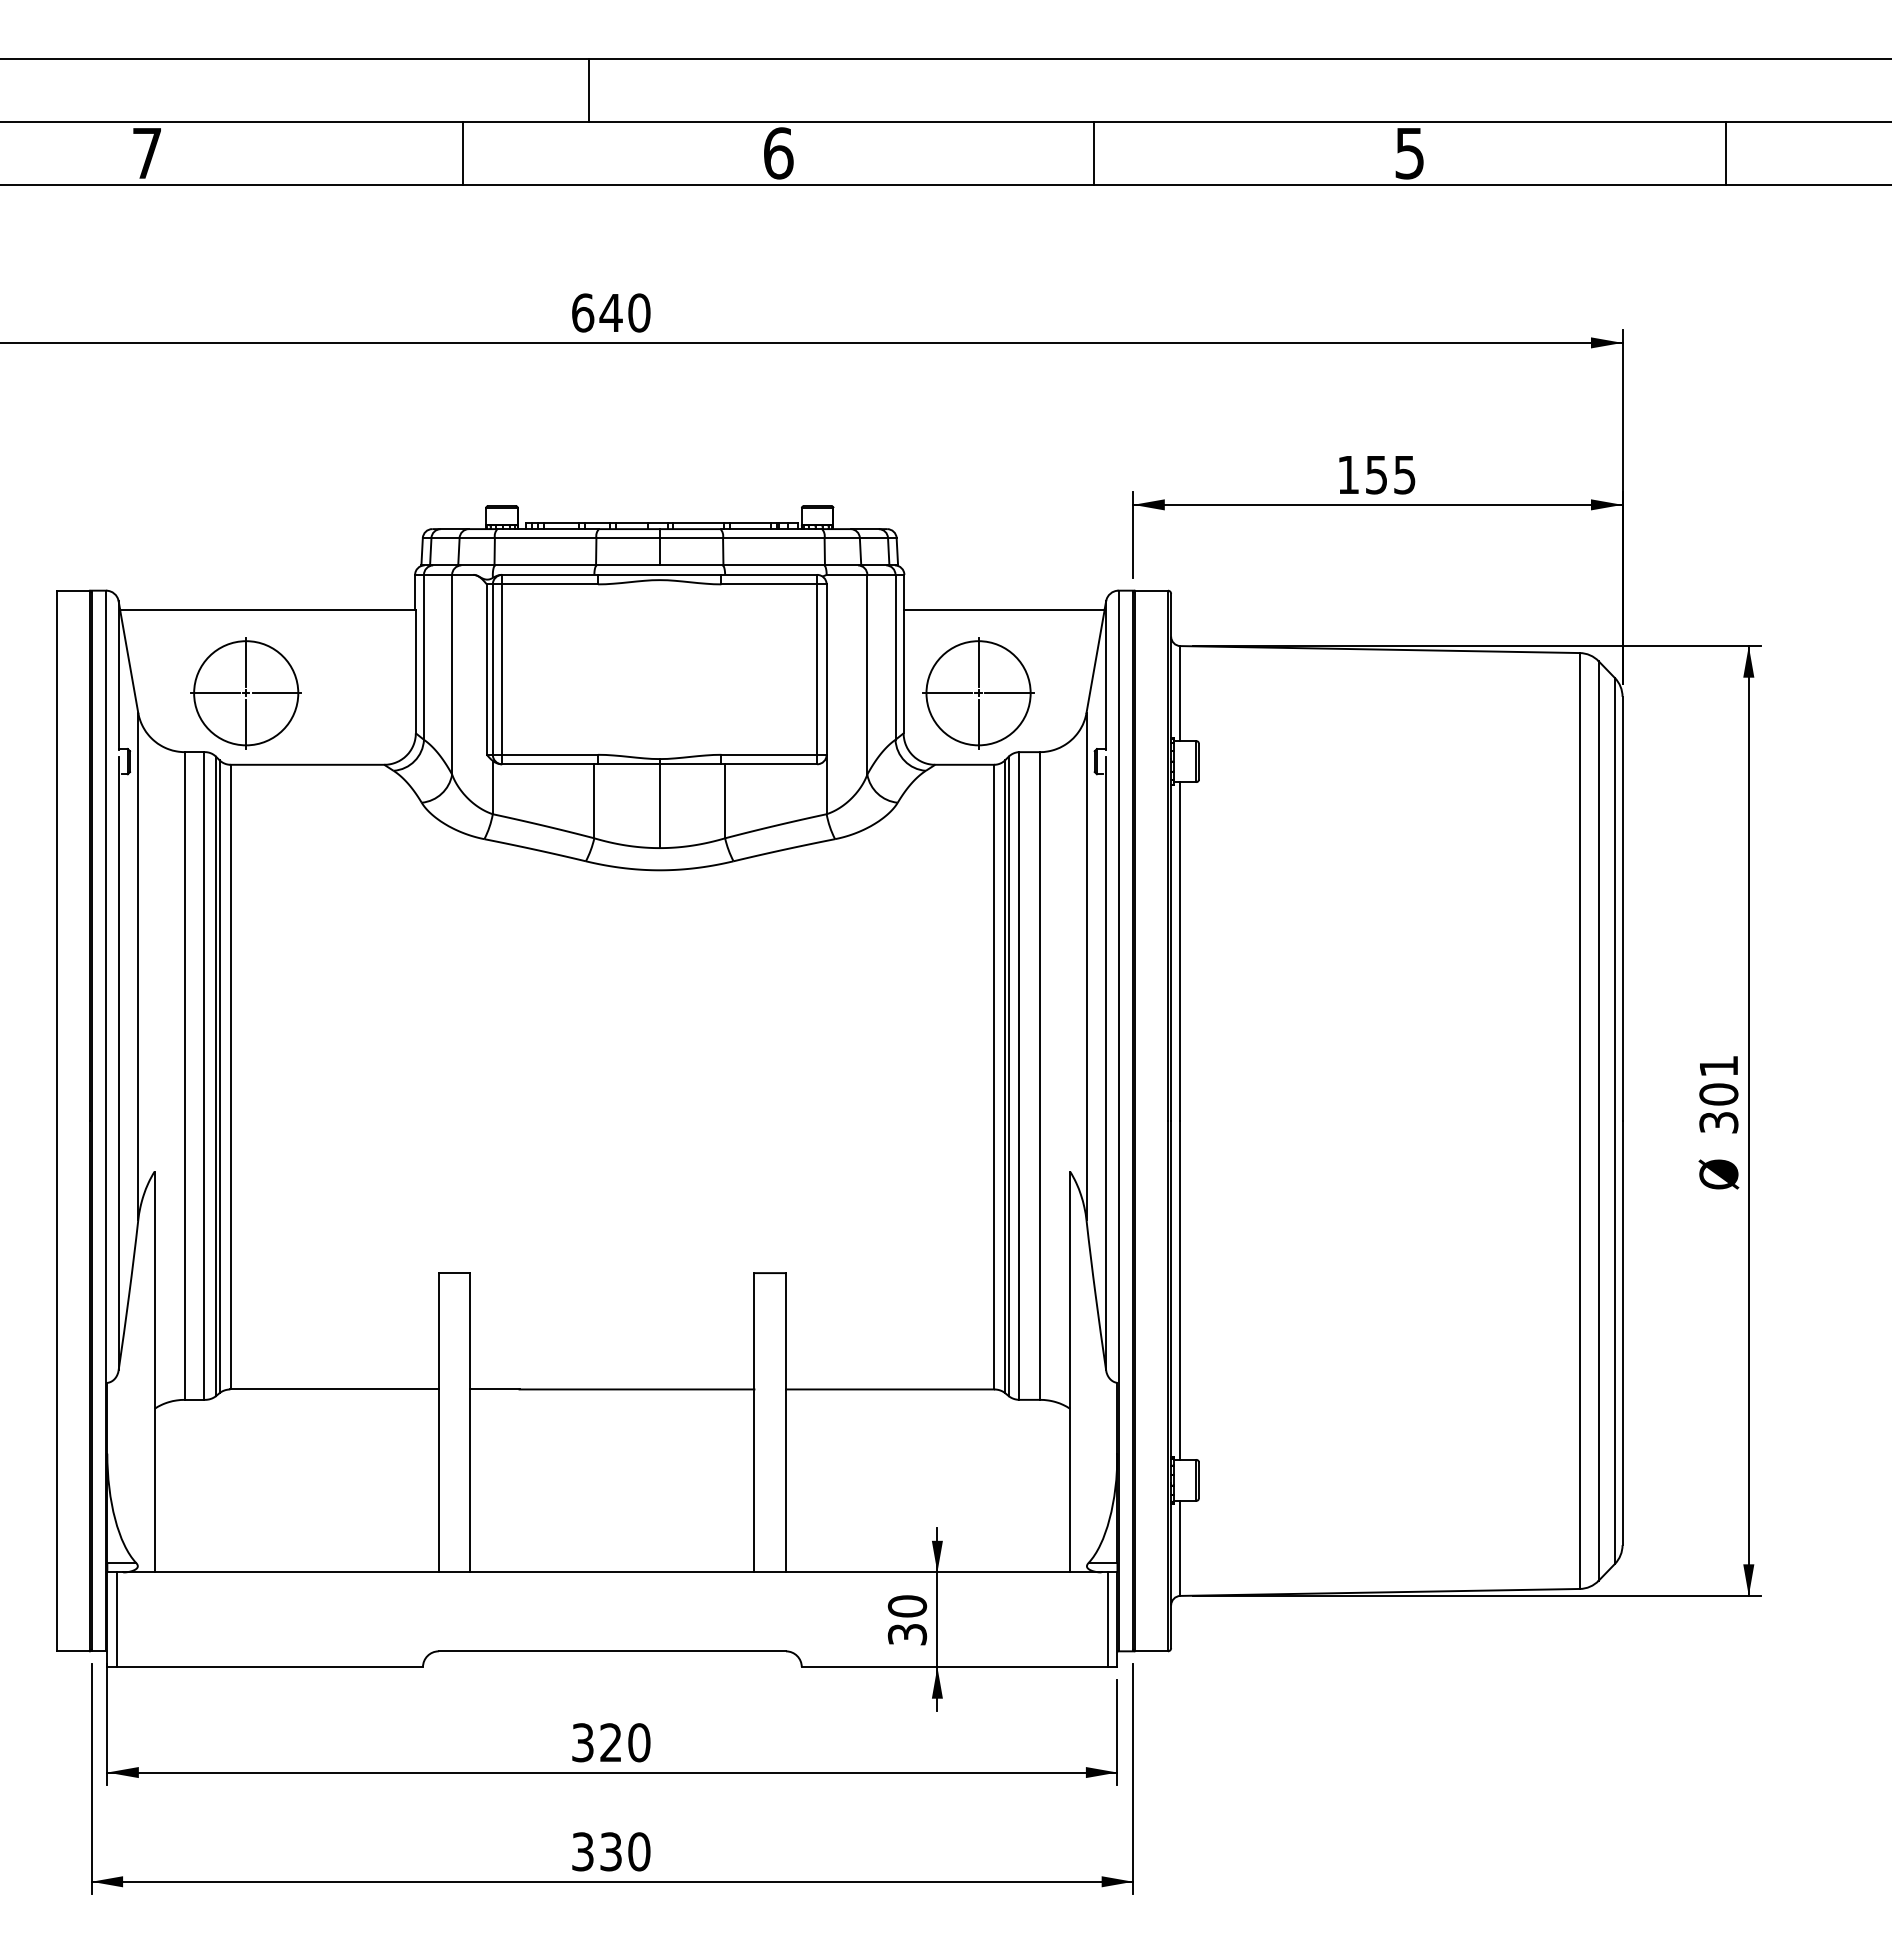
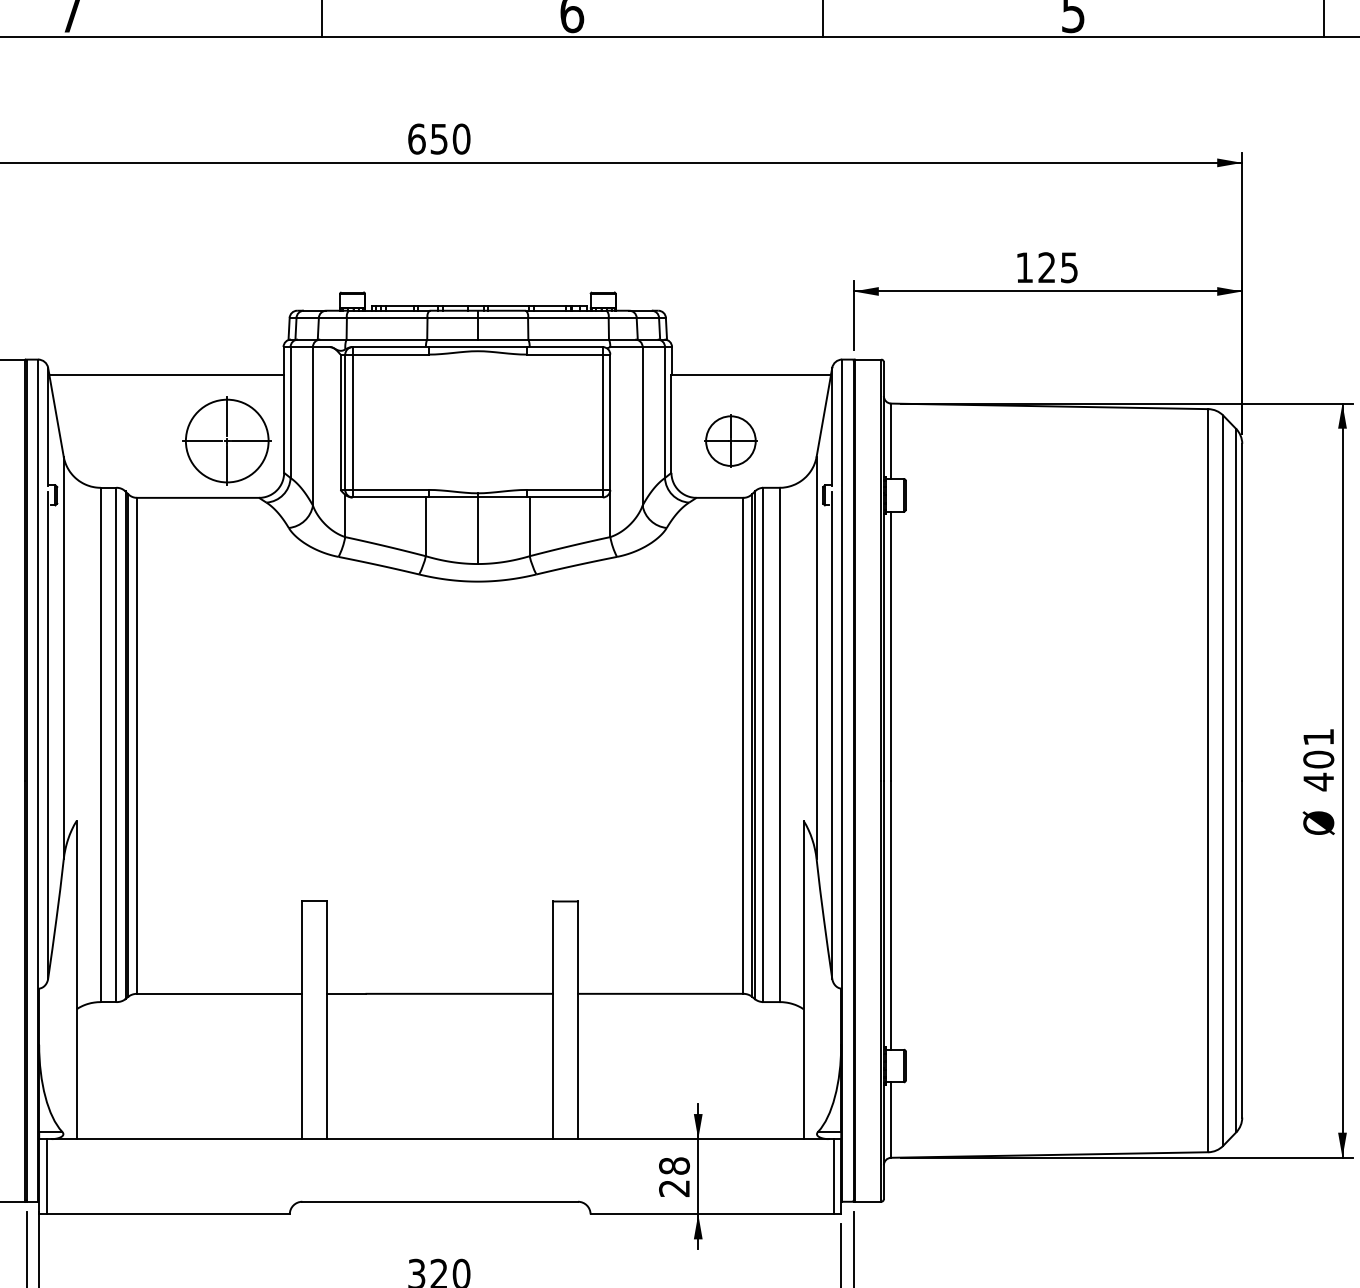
text: (610, 313) -> (438, 139), 640 -> 650
text: (1376, 474) -> (1046, 267), 155 -> 125
part: (245, 693) -> (226, 441), moved
part: (978, 693) -> (730, 441), size x0.6
text: (1718, 1122) -> (1318, 781), 301 -> 401
text: (907, 1620) -> (674, 1177), 30 -> 28

